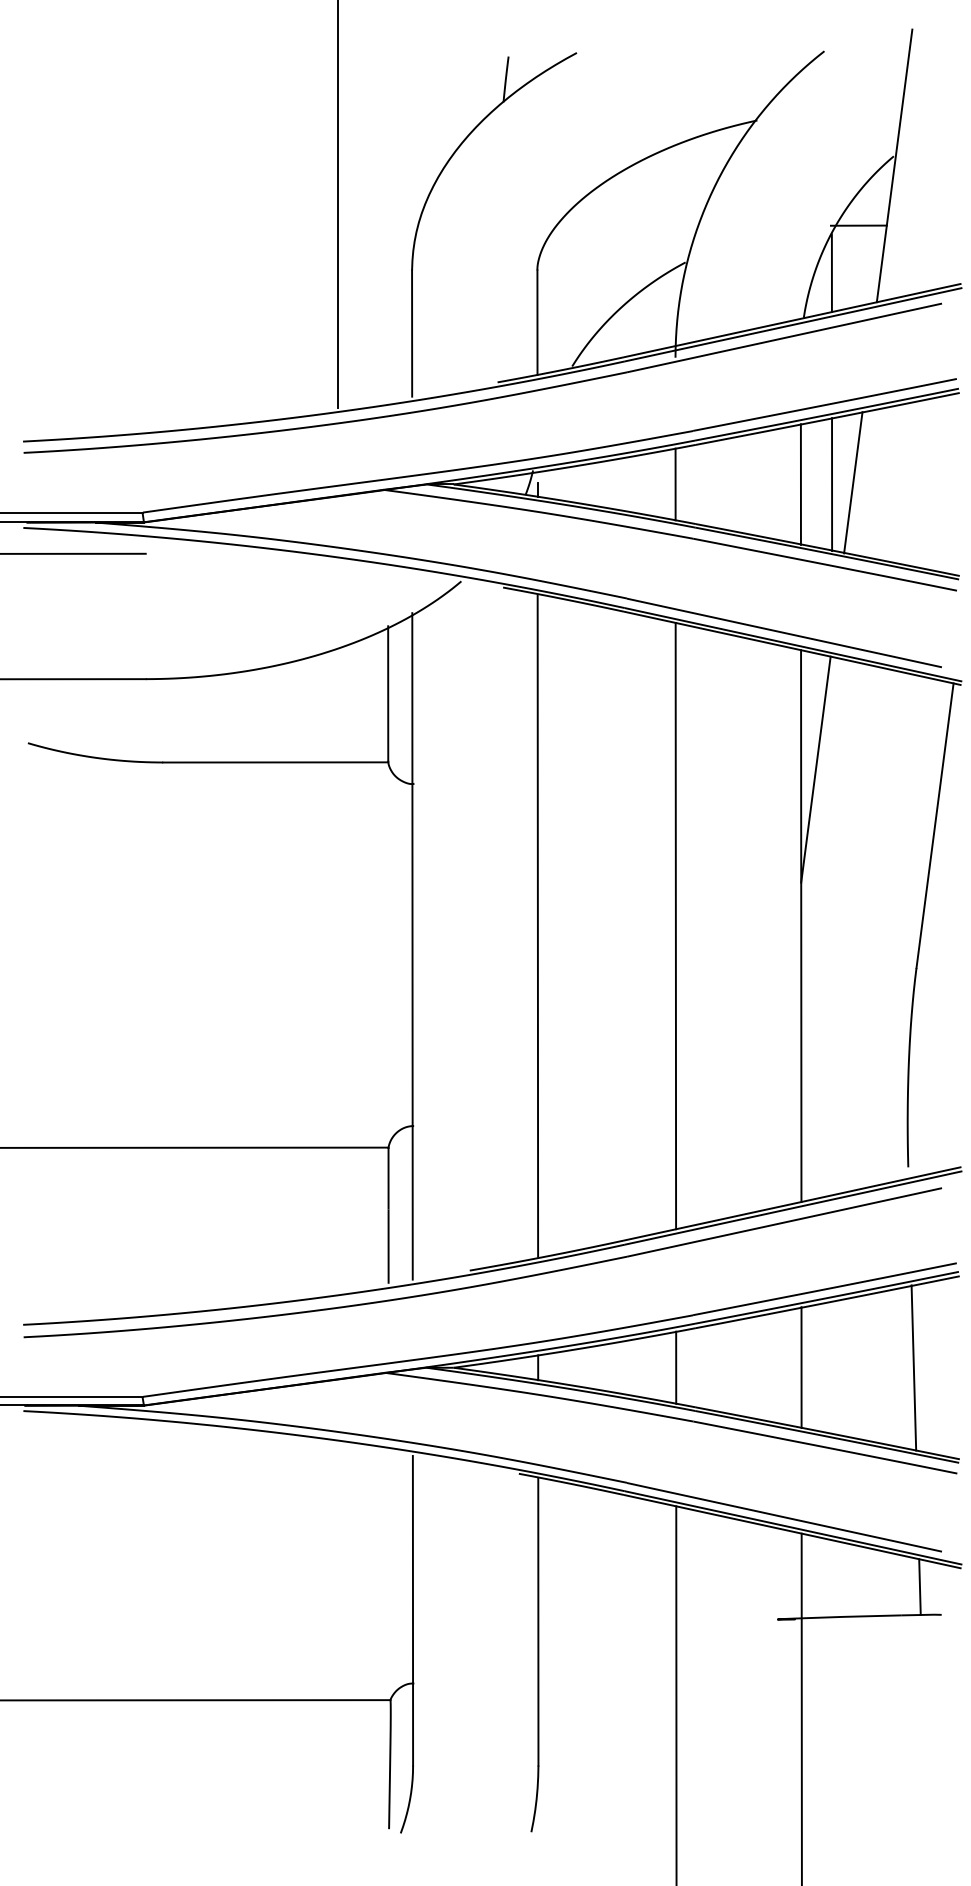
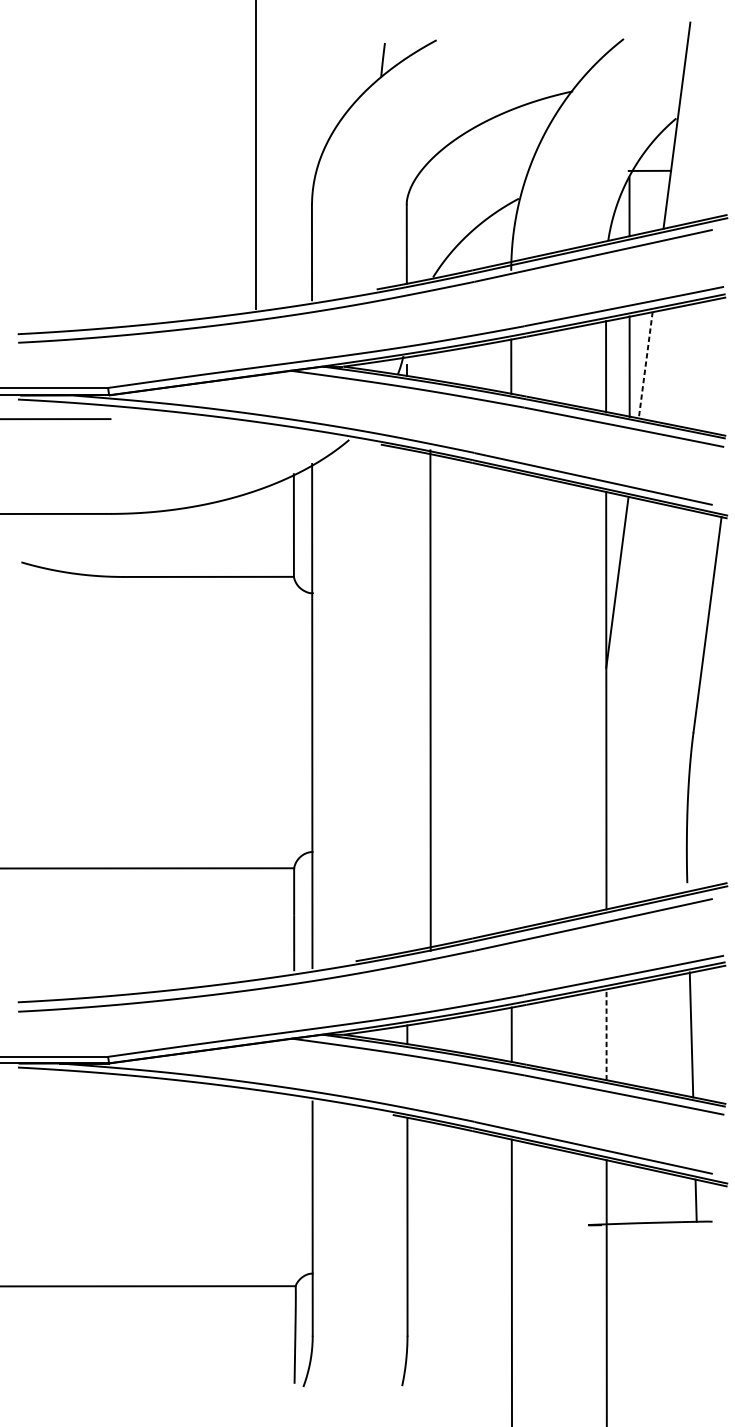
line: (853, 483) -> (645, 365), solid -> dashed
line: (537, 925) -> (430, 700), moved
line: (675, 925) -> (511, 700), removed
line: (801, 1367) -> (606, 1034), solid -> dashed

